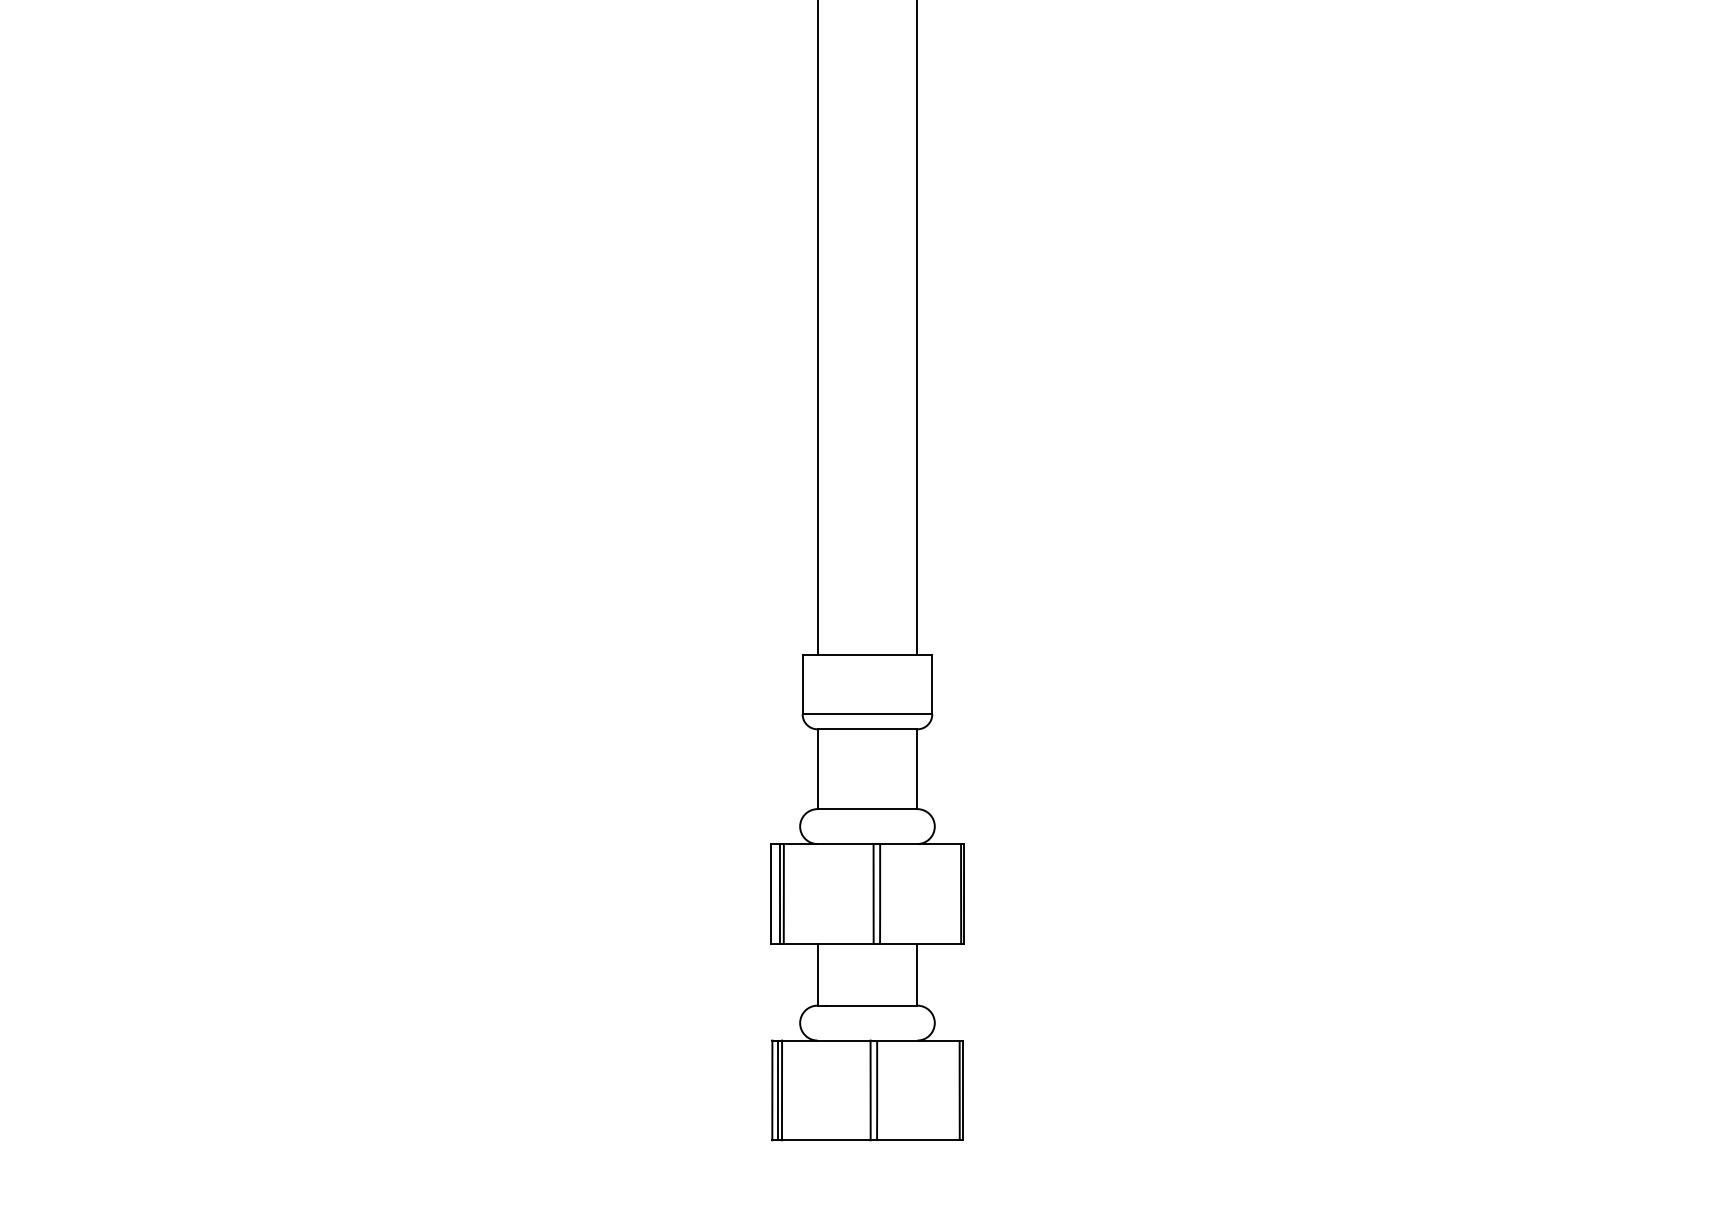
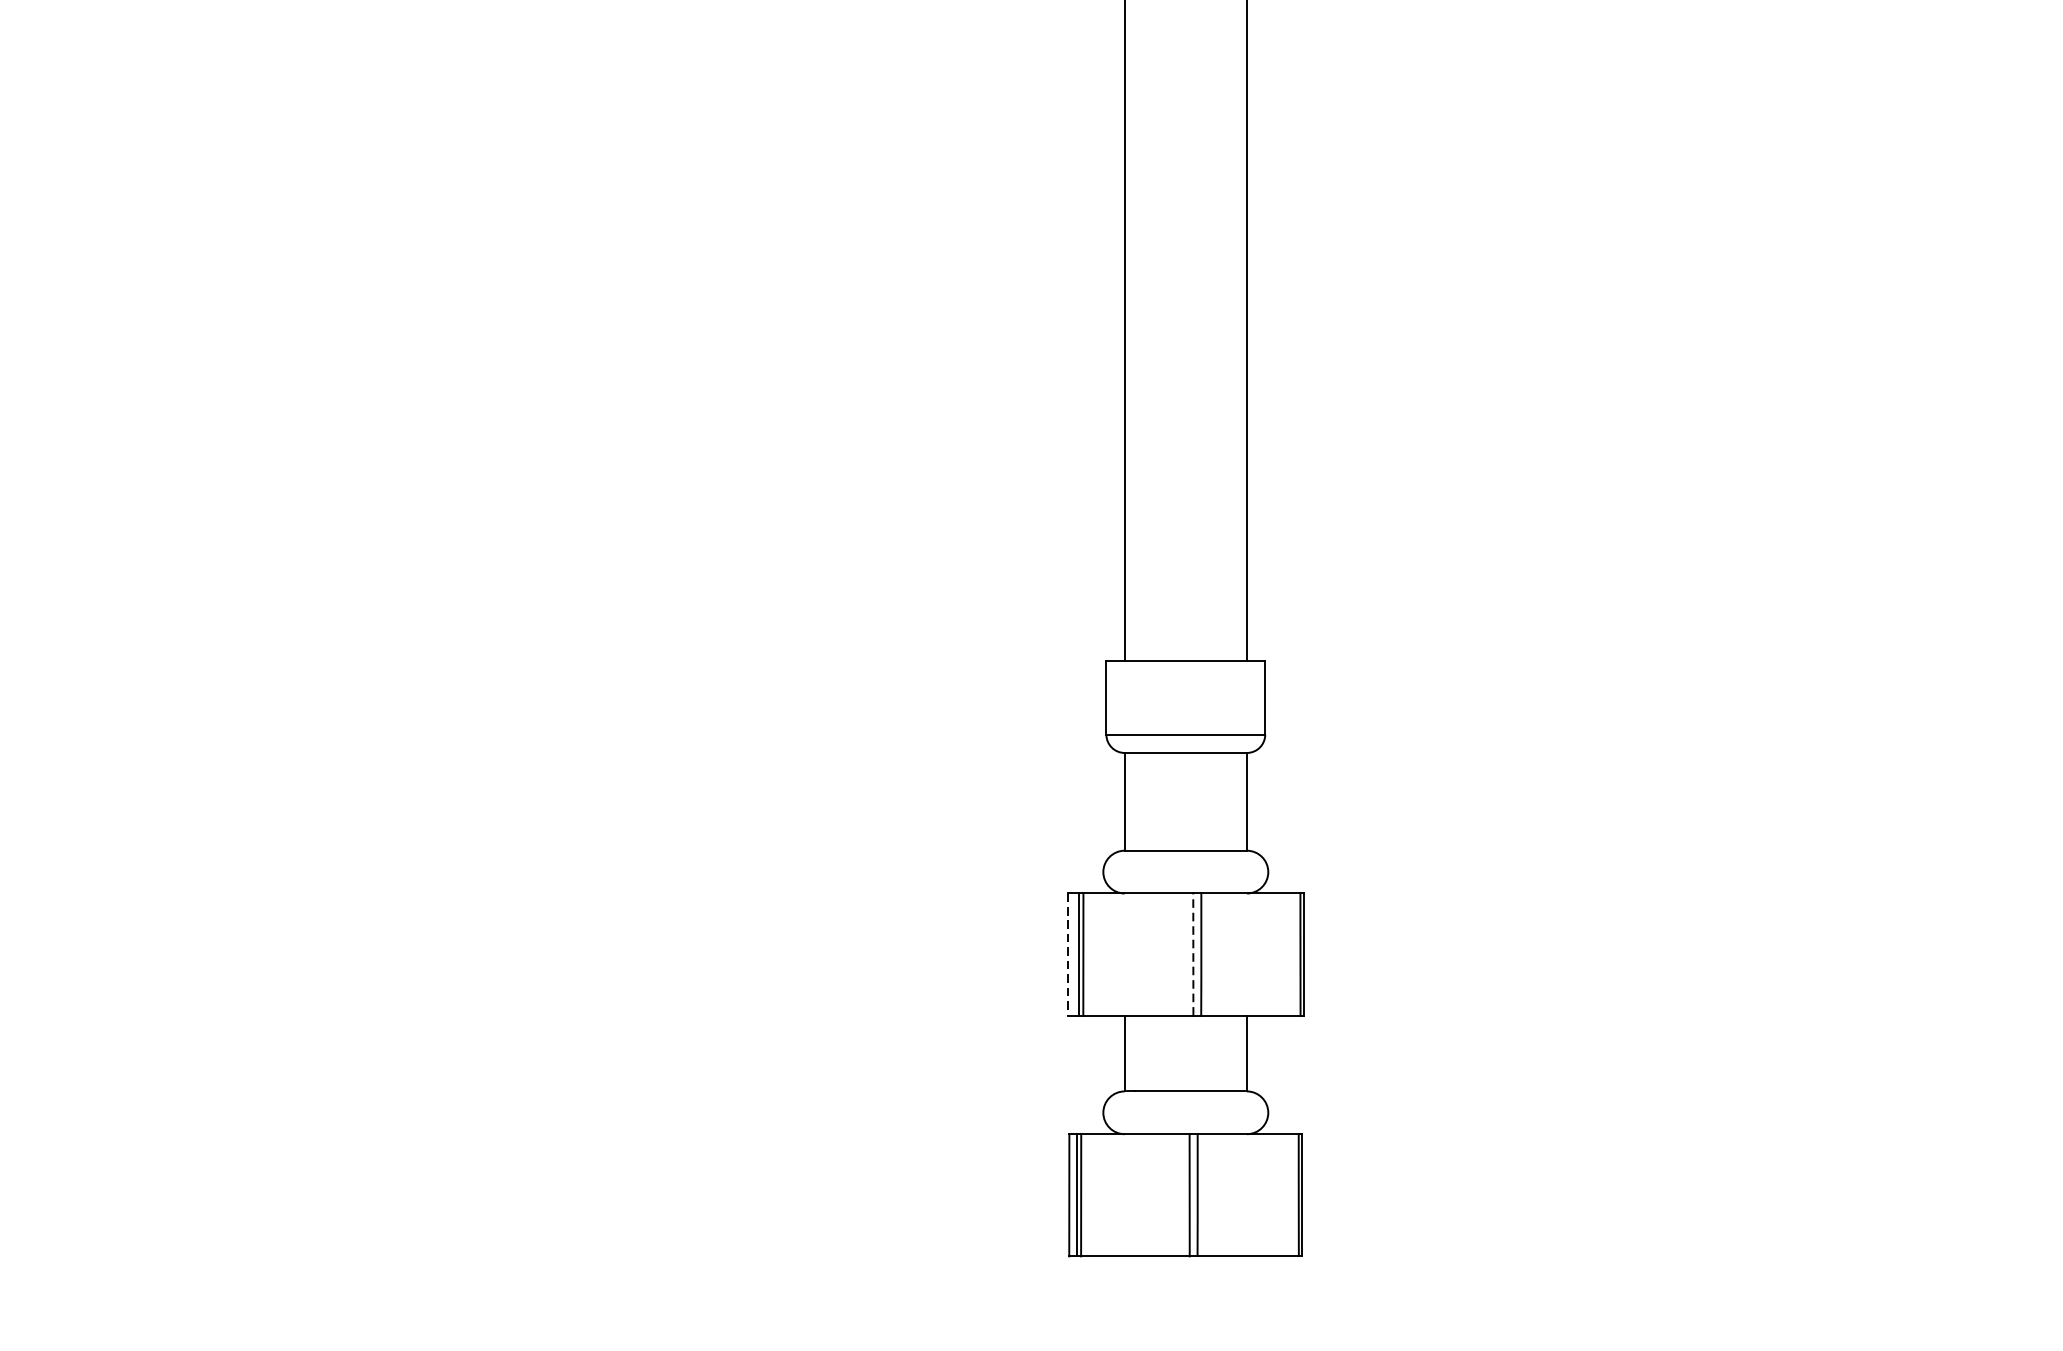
line: (771, 893) -> (1068, 954), solid -> dashed
line: (873, 893) -> (1193, 954), solid -> dashed

